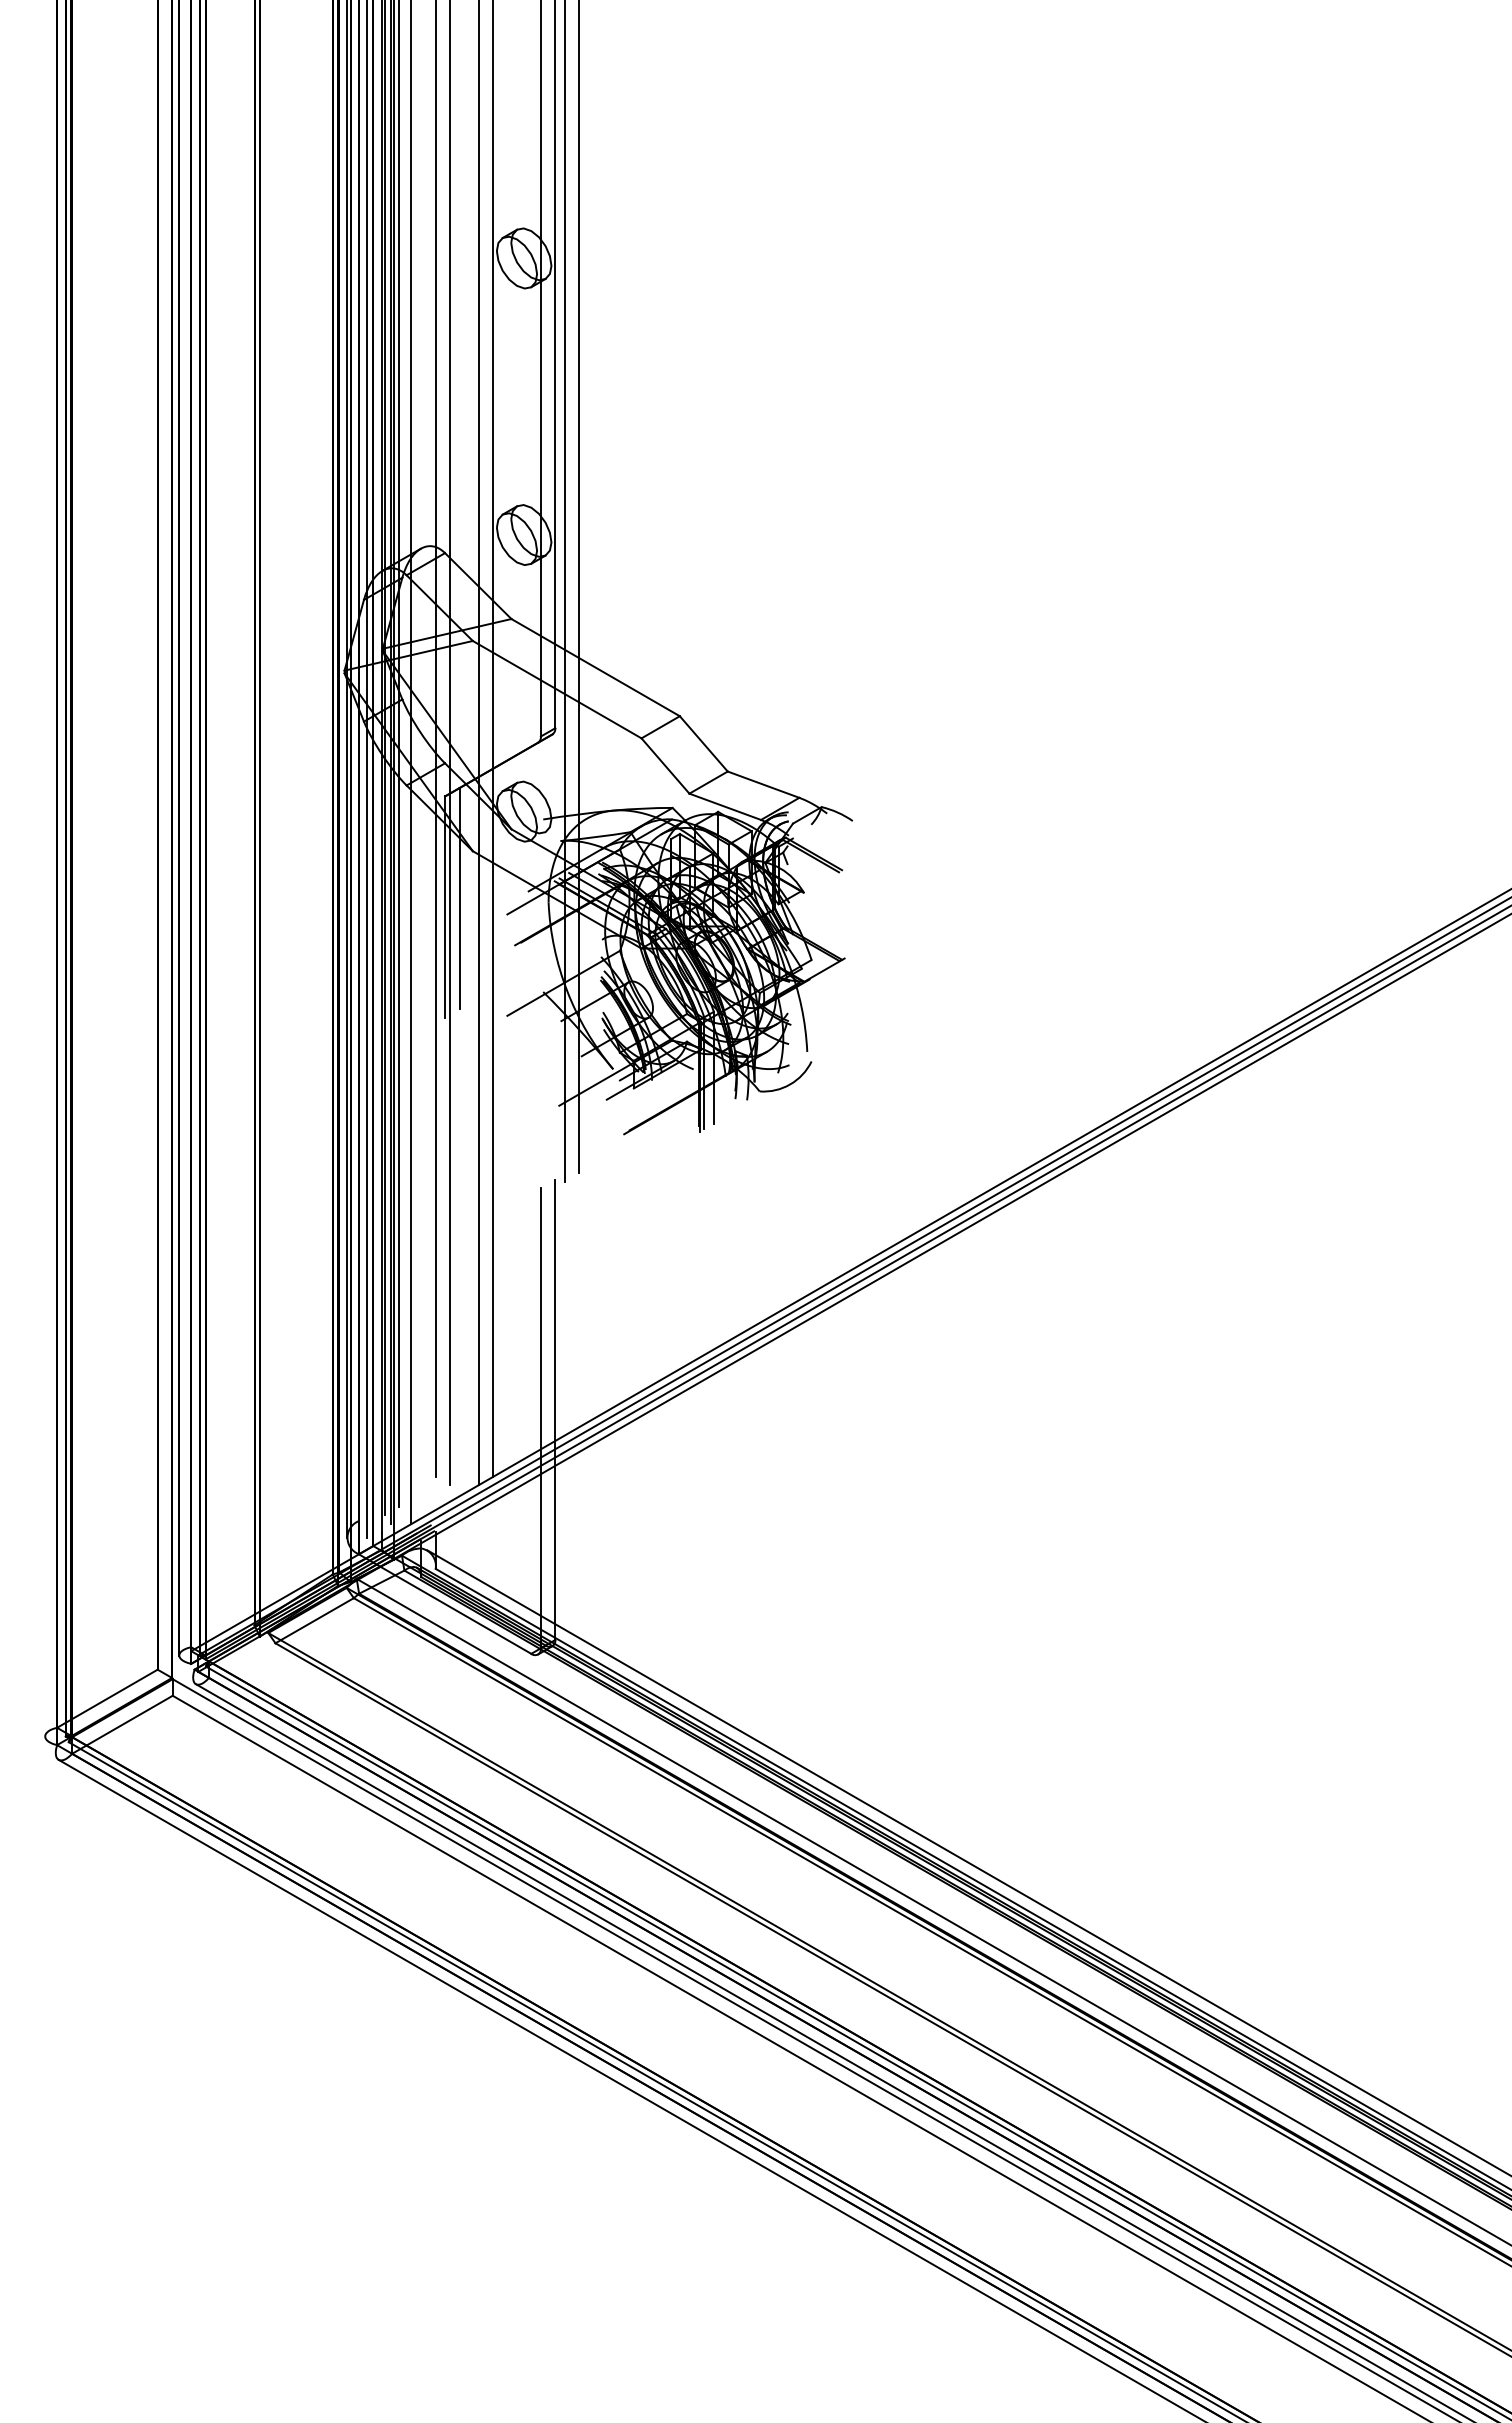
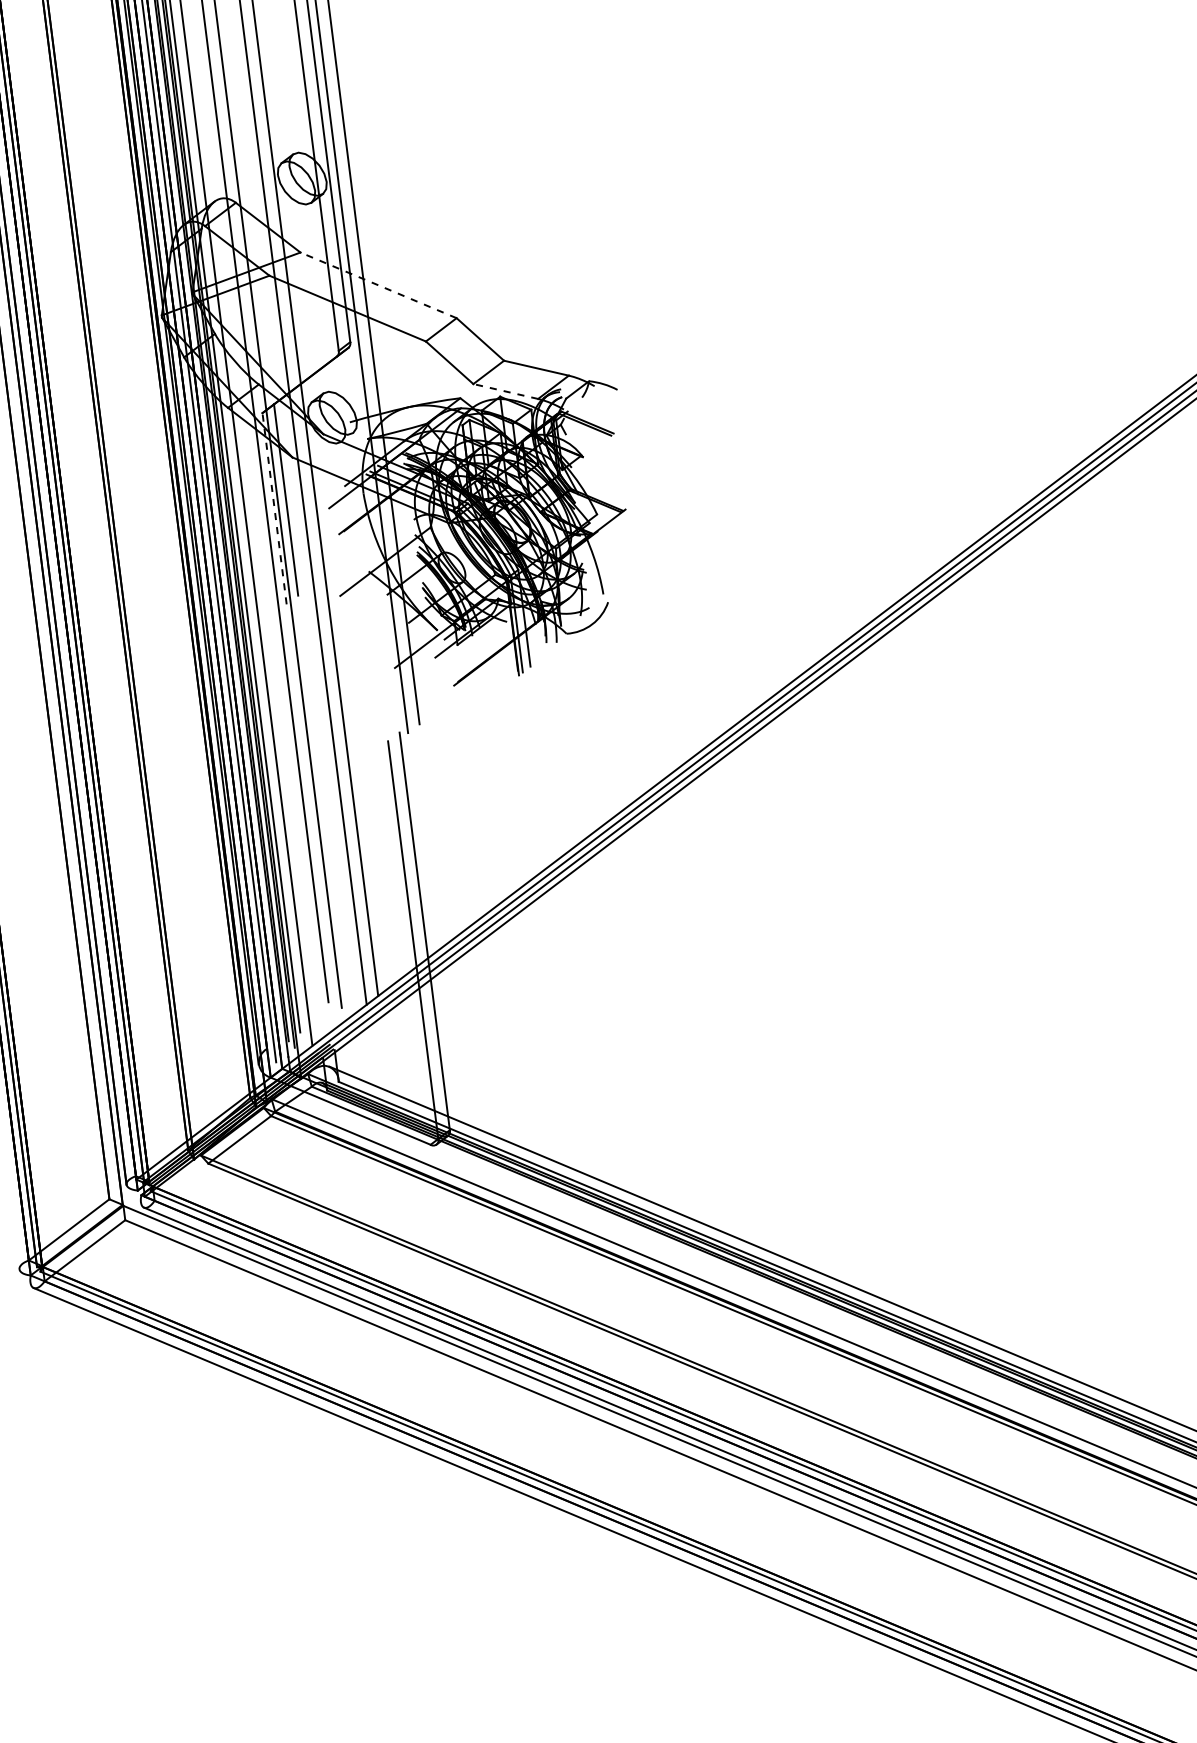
line: (595, 667) -> (378, 285), solid -> dashed
line: (724, 806) -> (505, 391), solid -> dashed
line: (445, 907) -> (274, 509), solid -> dashed

